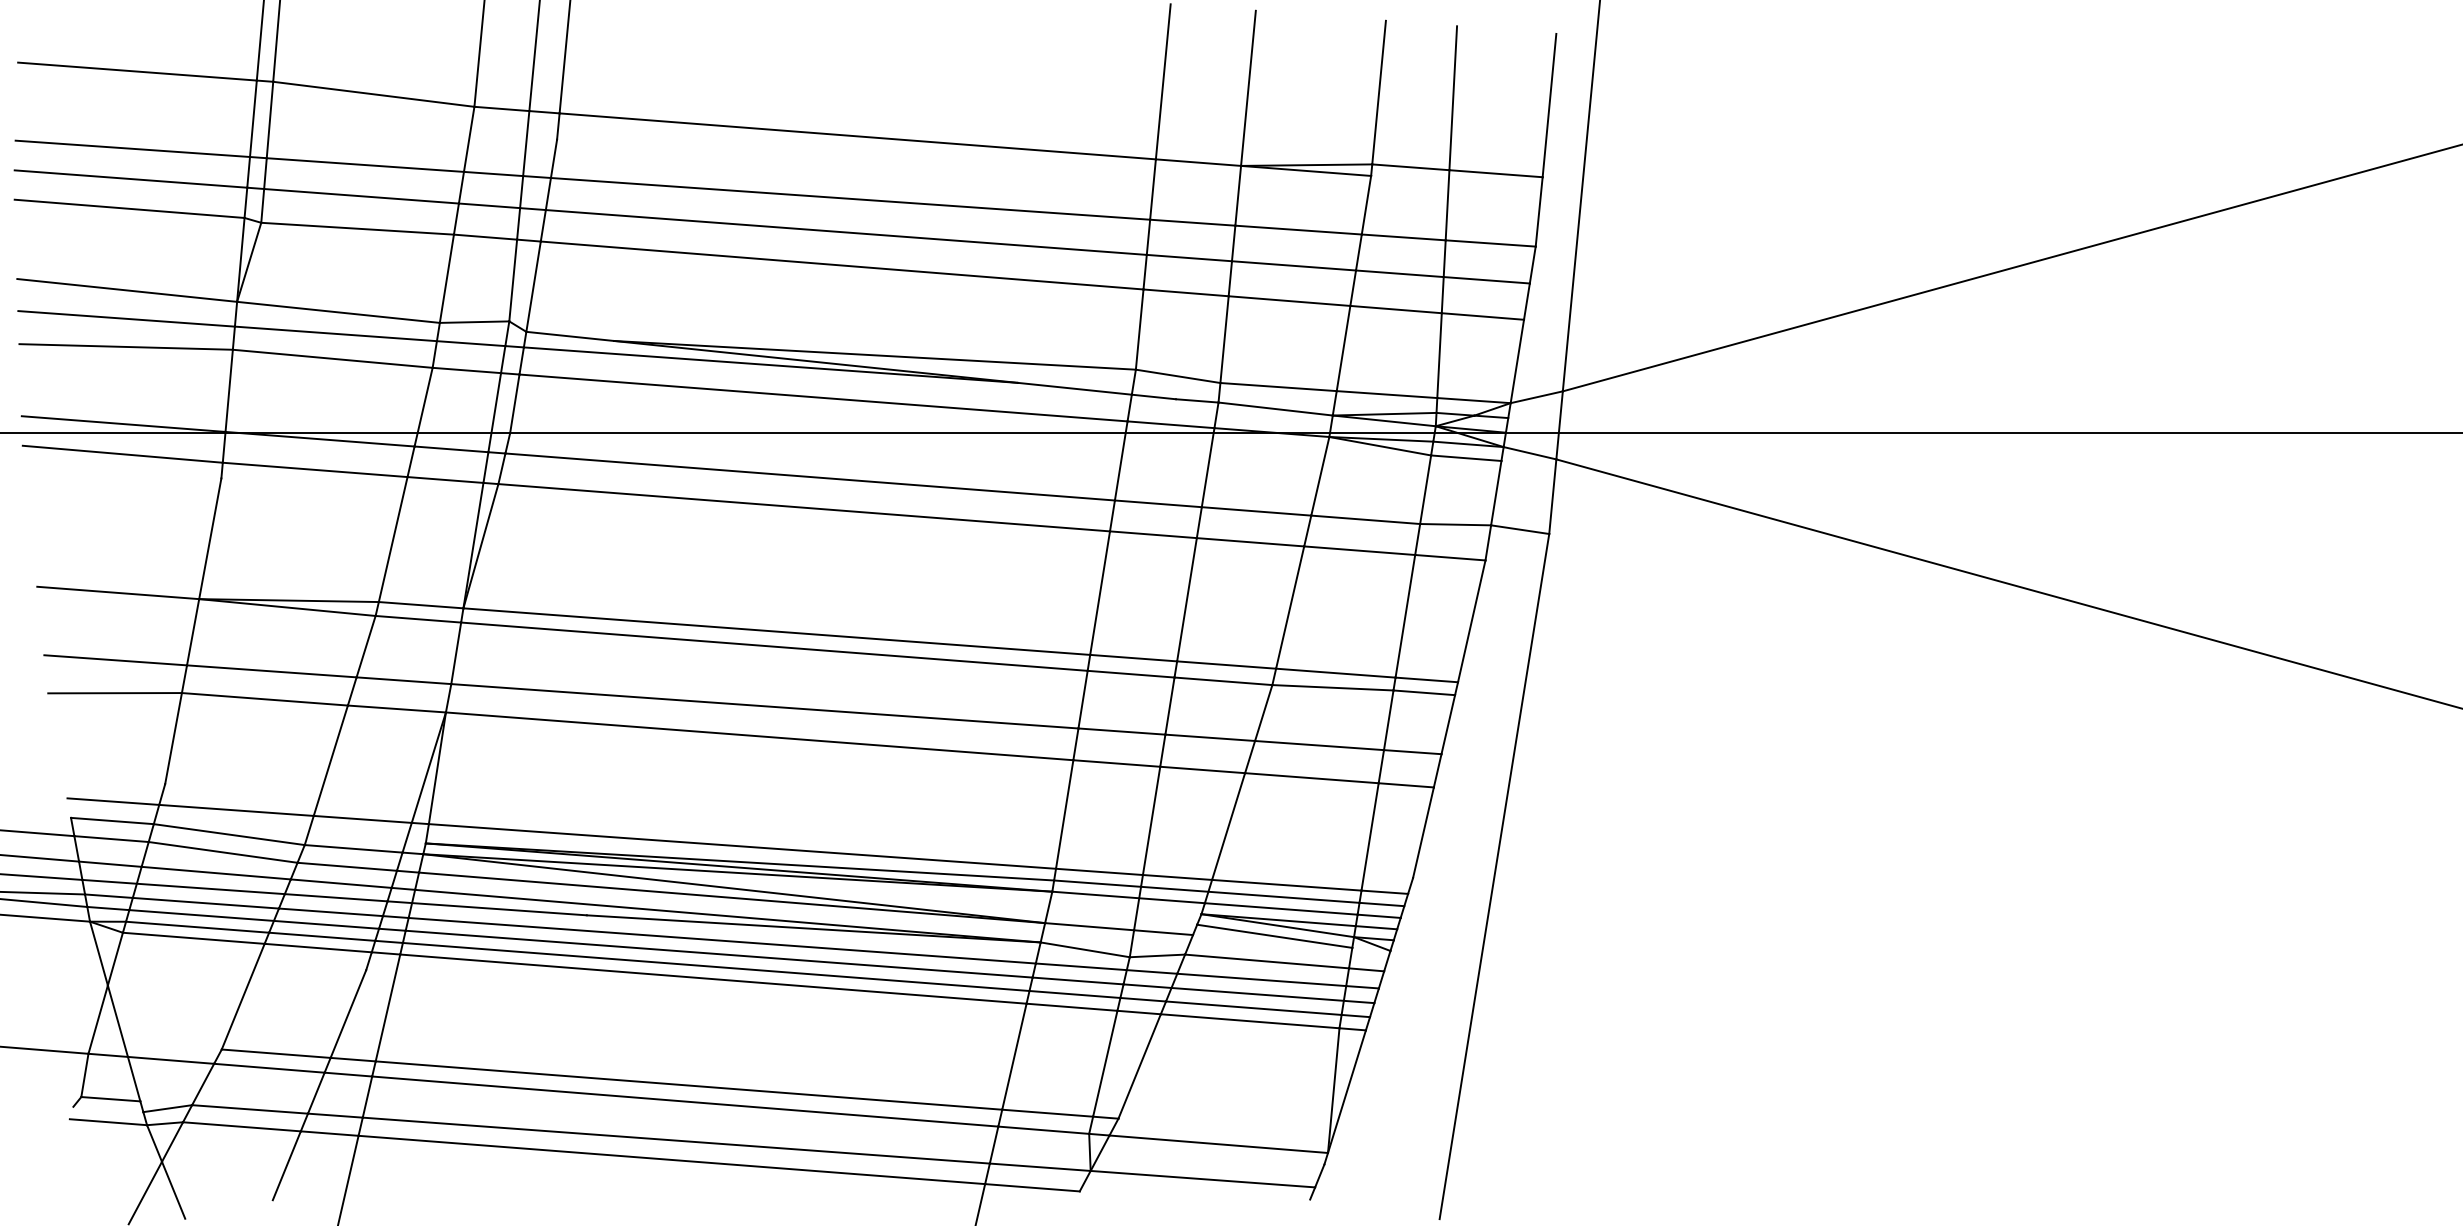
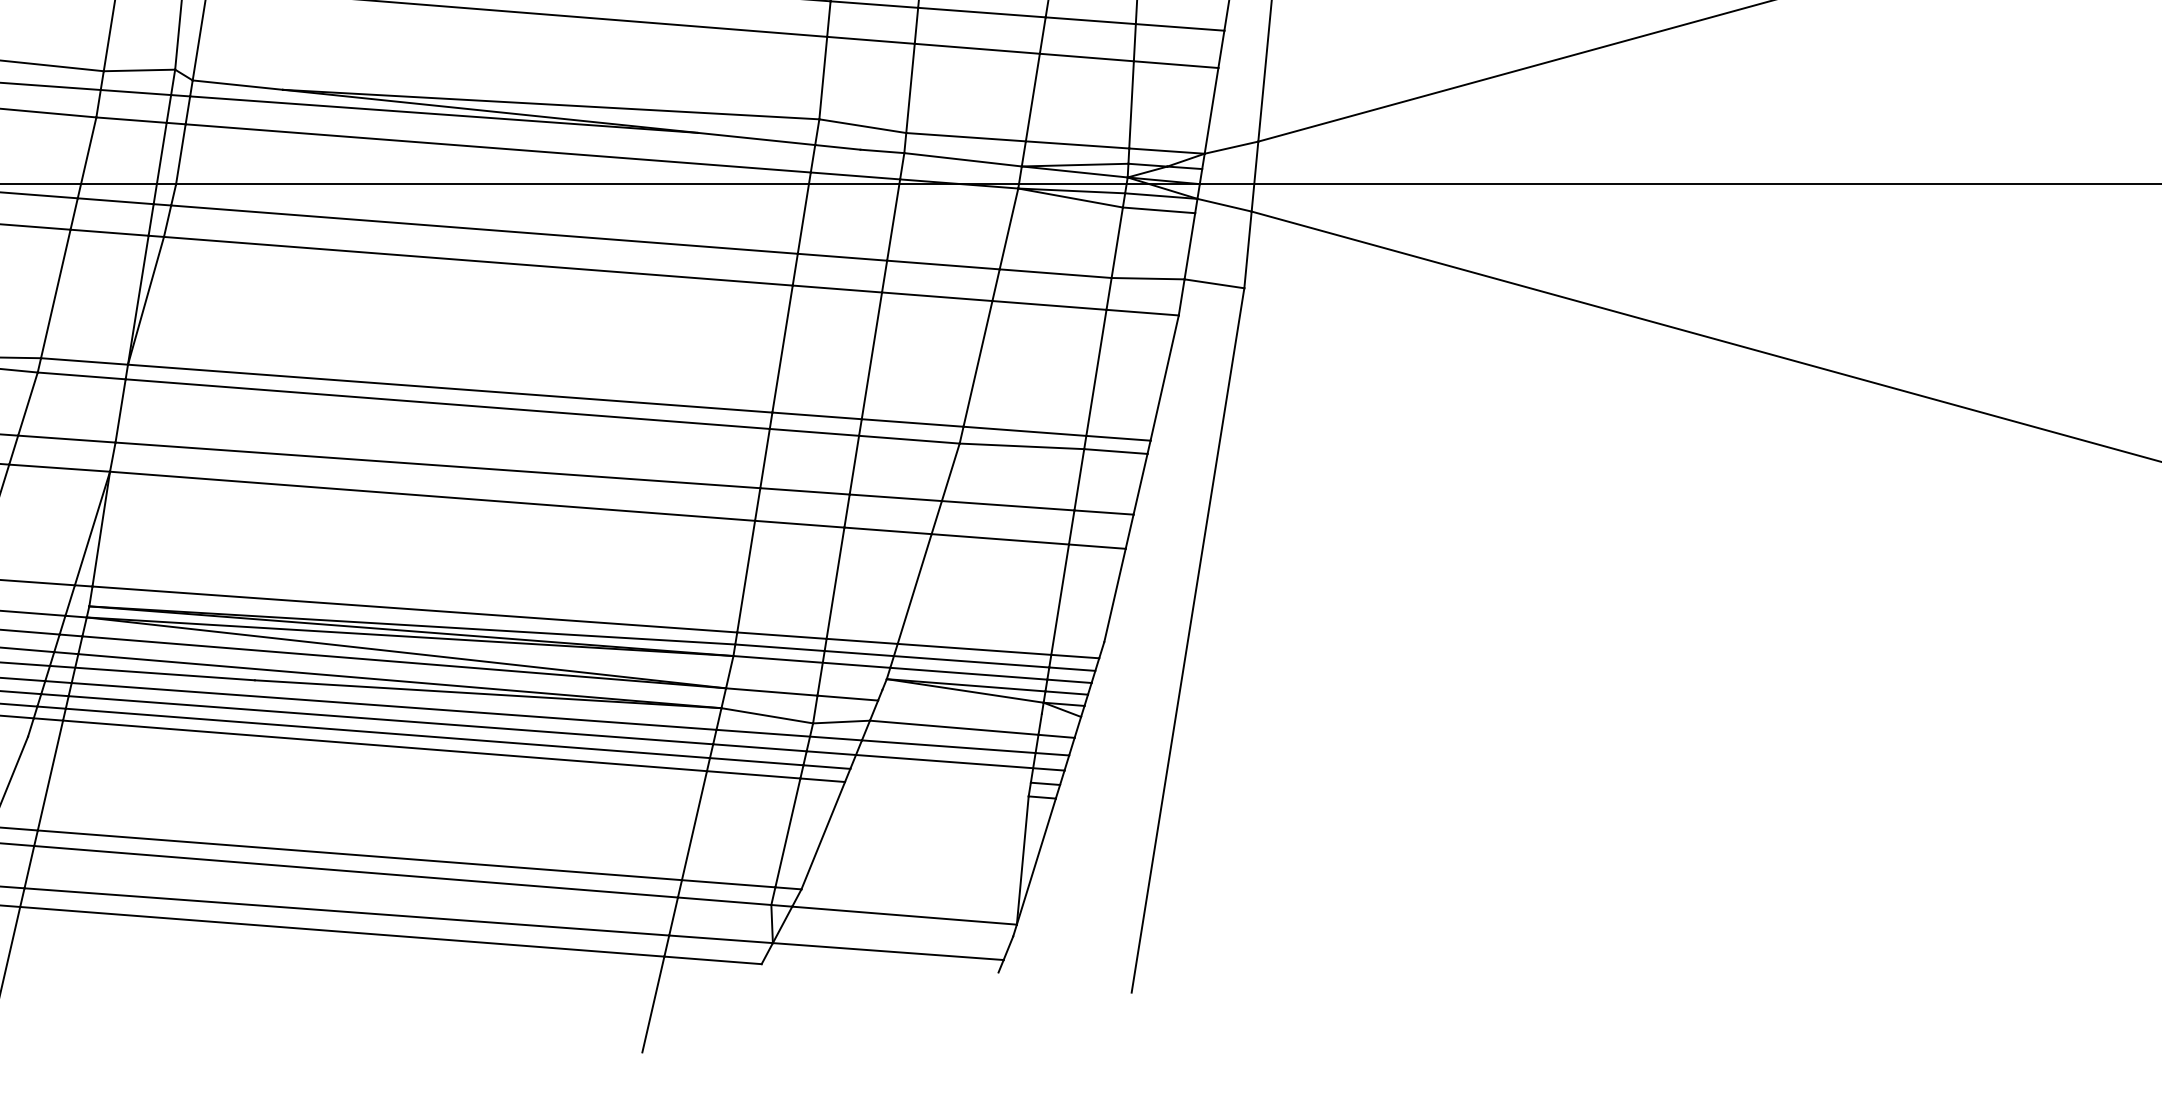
line: (1274, 935) -> (961, 701), removed
line: (1253, 1007) -> (940, 775), removed
line: (1249, 1021) -> (936, 789), removed

